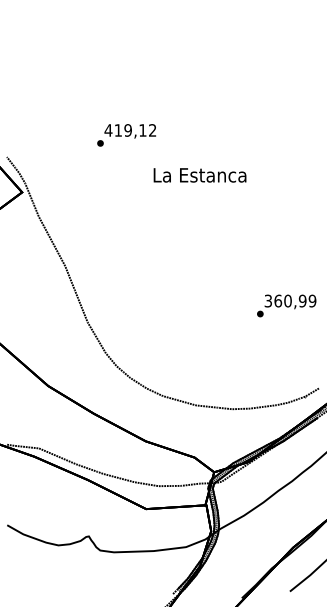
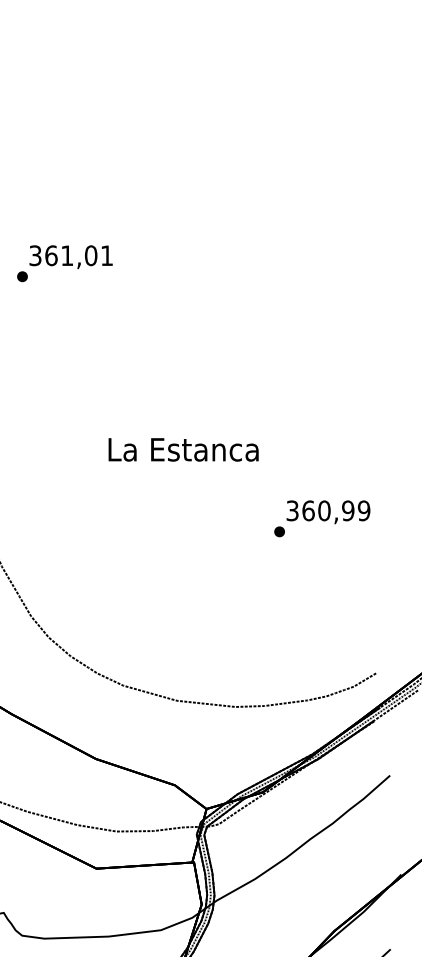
text: (129, 130) -> (69, 255), 419,12 -> 361,01
text: (199, 175) -> (182, 450), moved
text: (286, 305) -> (321, 518), moved

